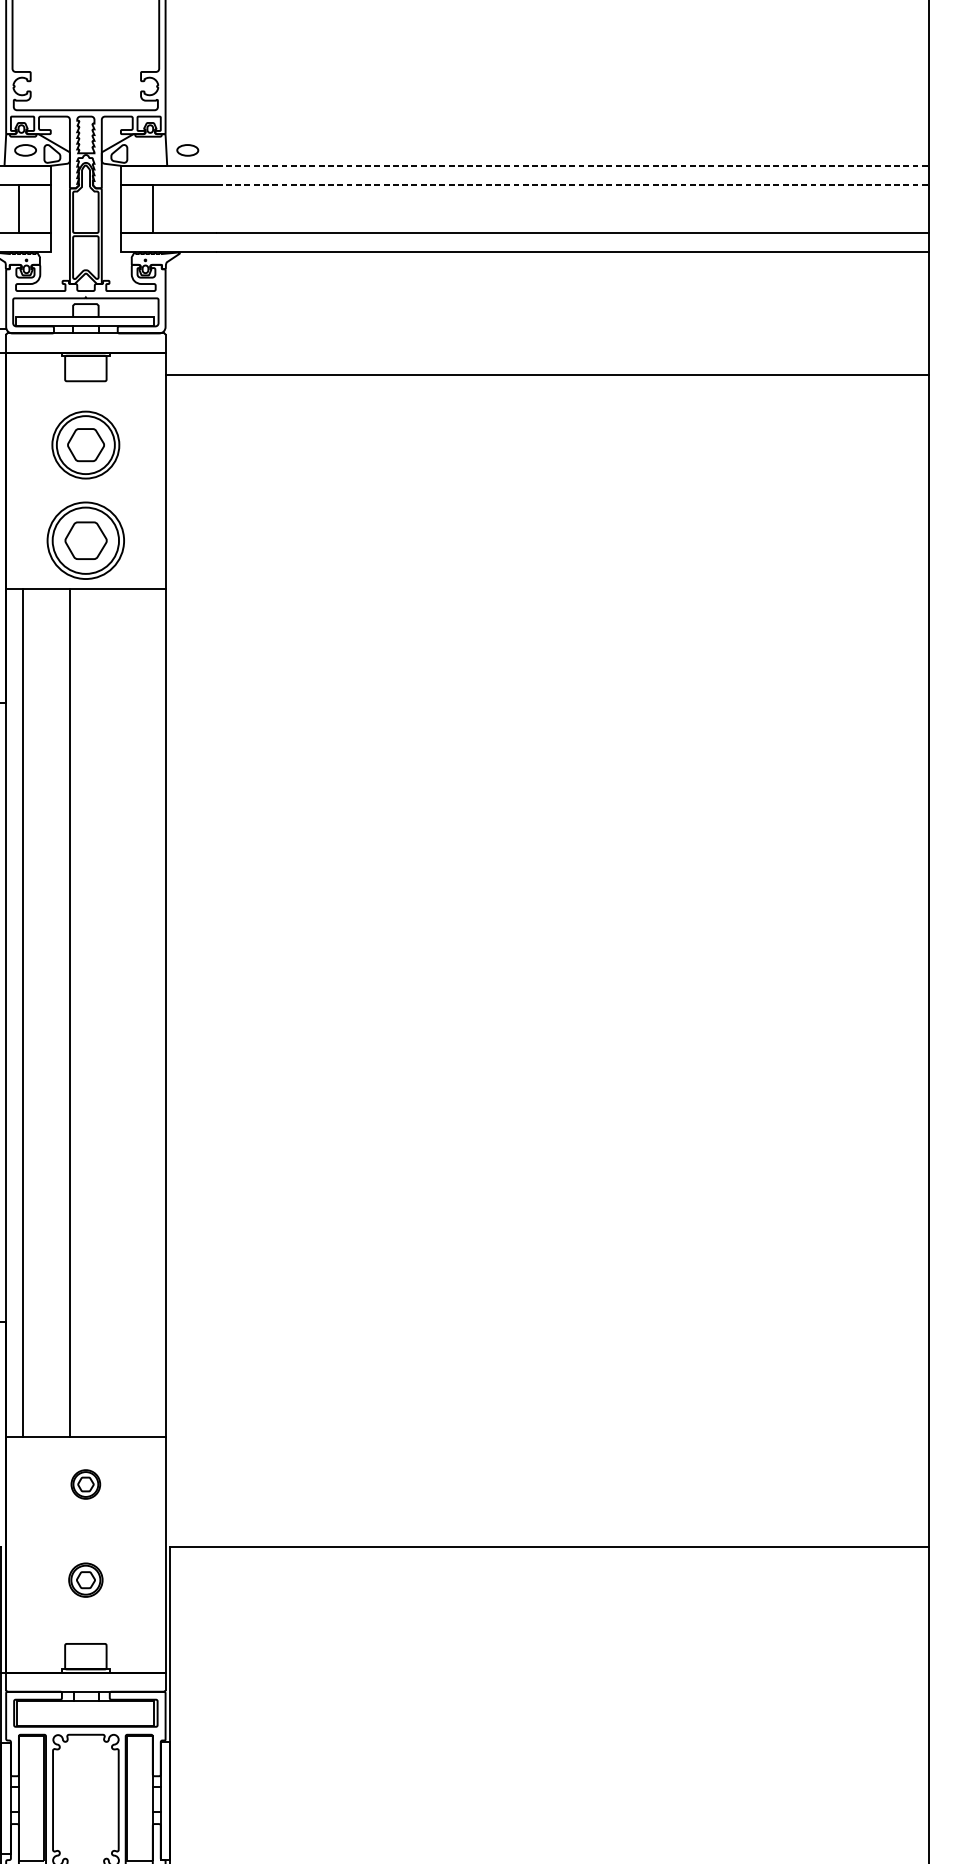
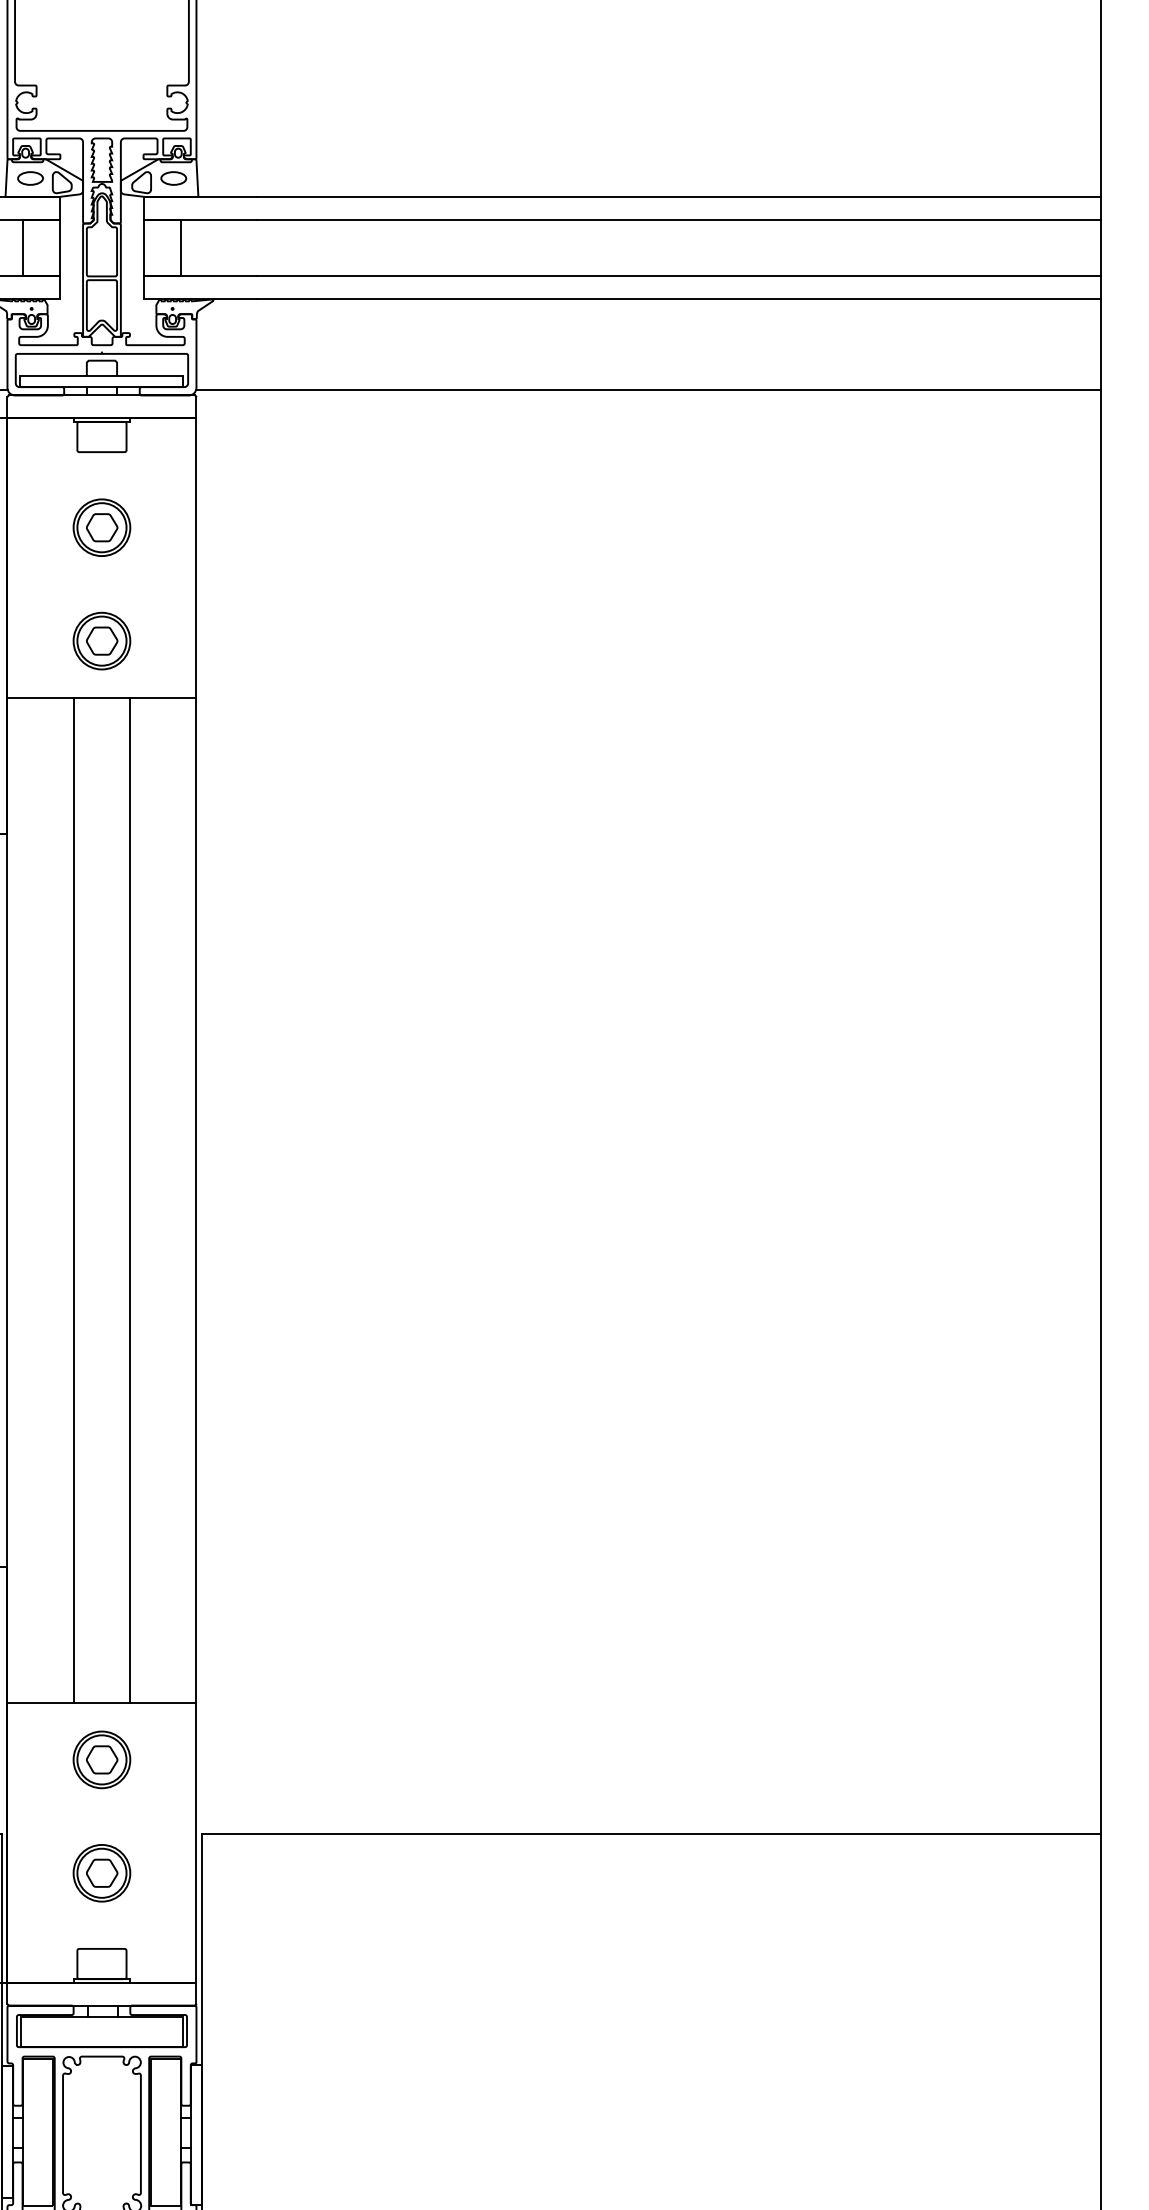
part: (187, 150) -> (173, 178), moved
line: (573, 166) -> (679, 197), dashed -> solid
line: (573, 184) -> (679, 219), dashed -> solid
line: (546, 374) -> (648, 389), moved
part: (85, 444) -> (101, 527), size x0.71
part: (85, 540) -> (101, 640), size x0.62
line: (23, 1012) -> (73, 1200), moved
line: (70, 1012) -> (130, 1200), moved
part: (85, 1484) -> (101, 1759), size x1.67
part: (85, 1580) -> (101, 1873), size x1.43

